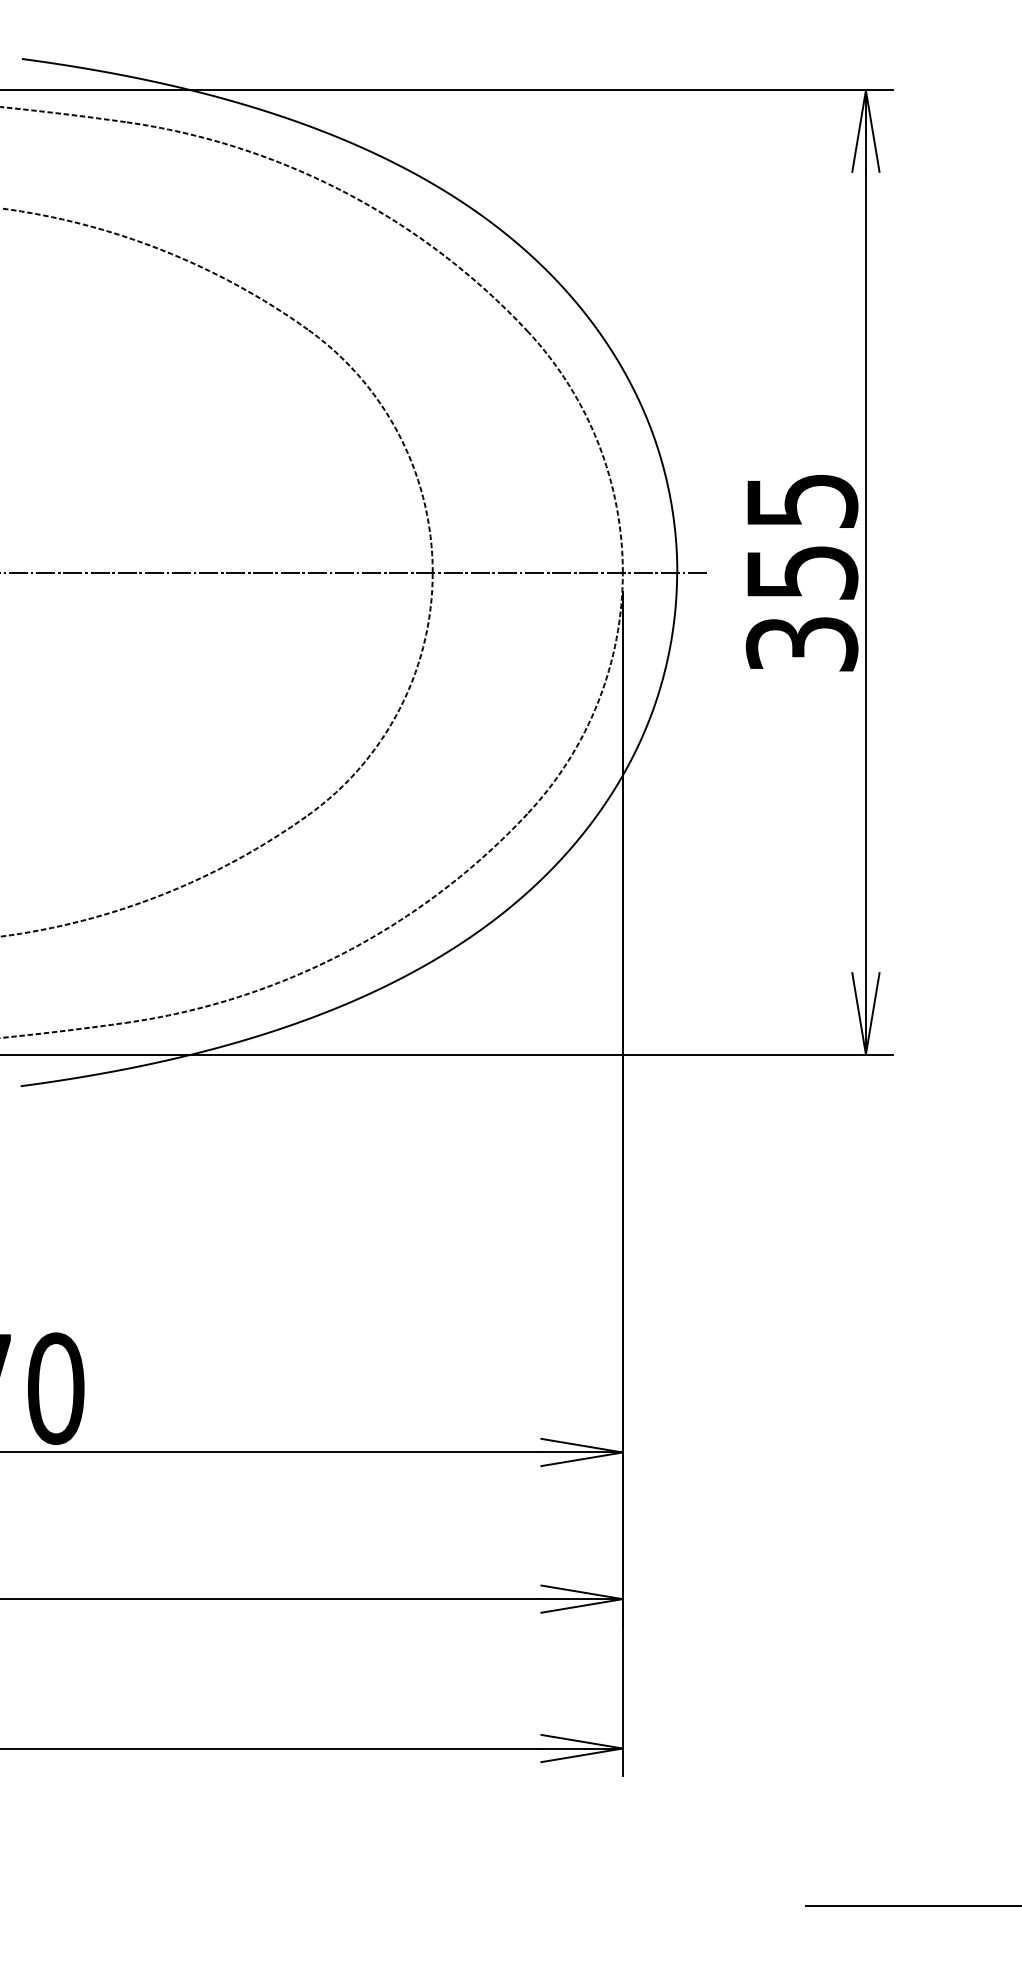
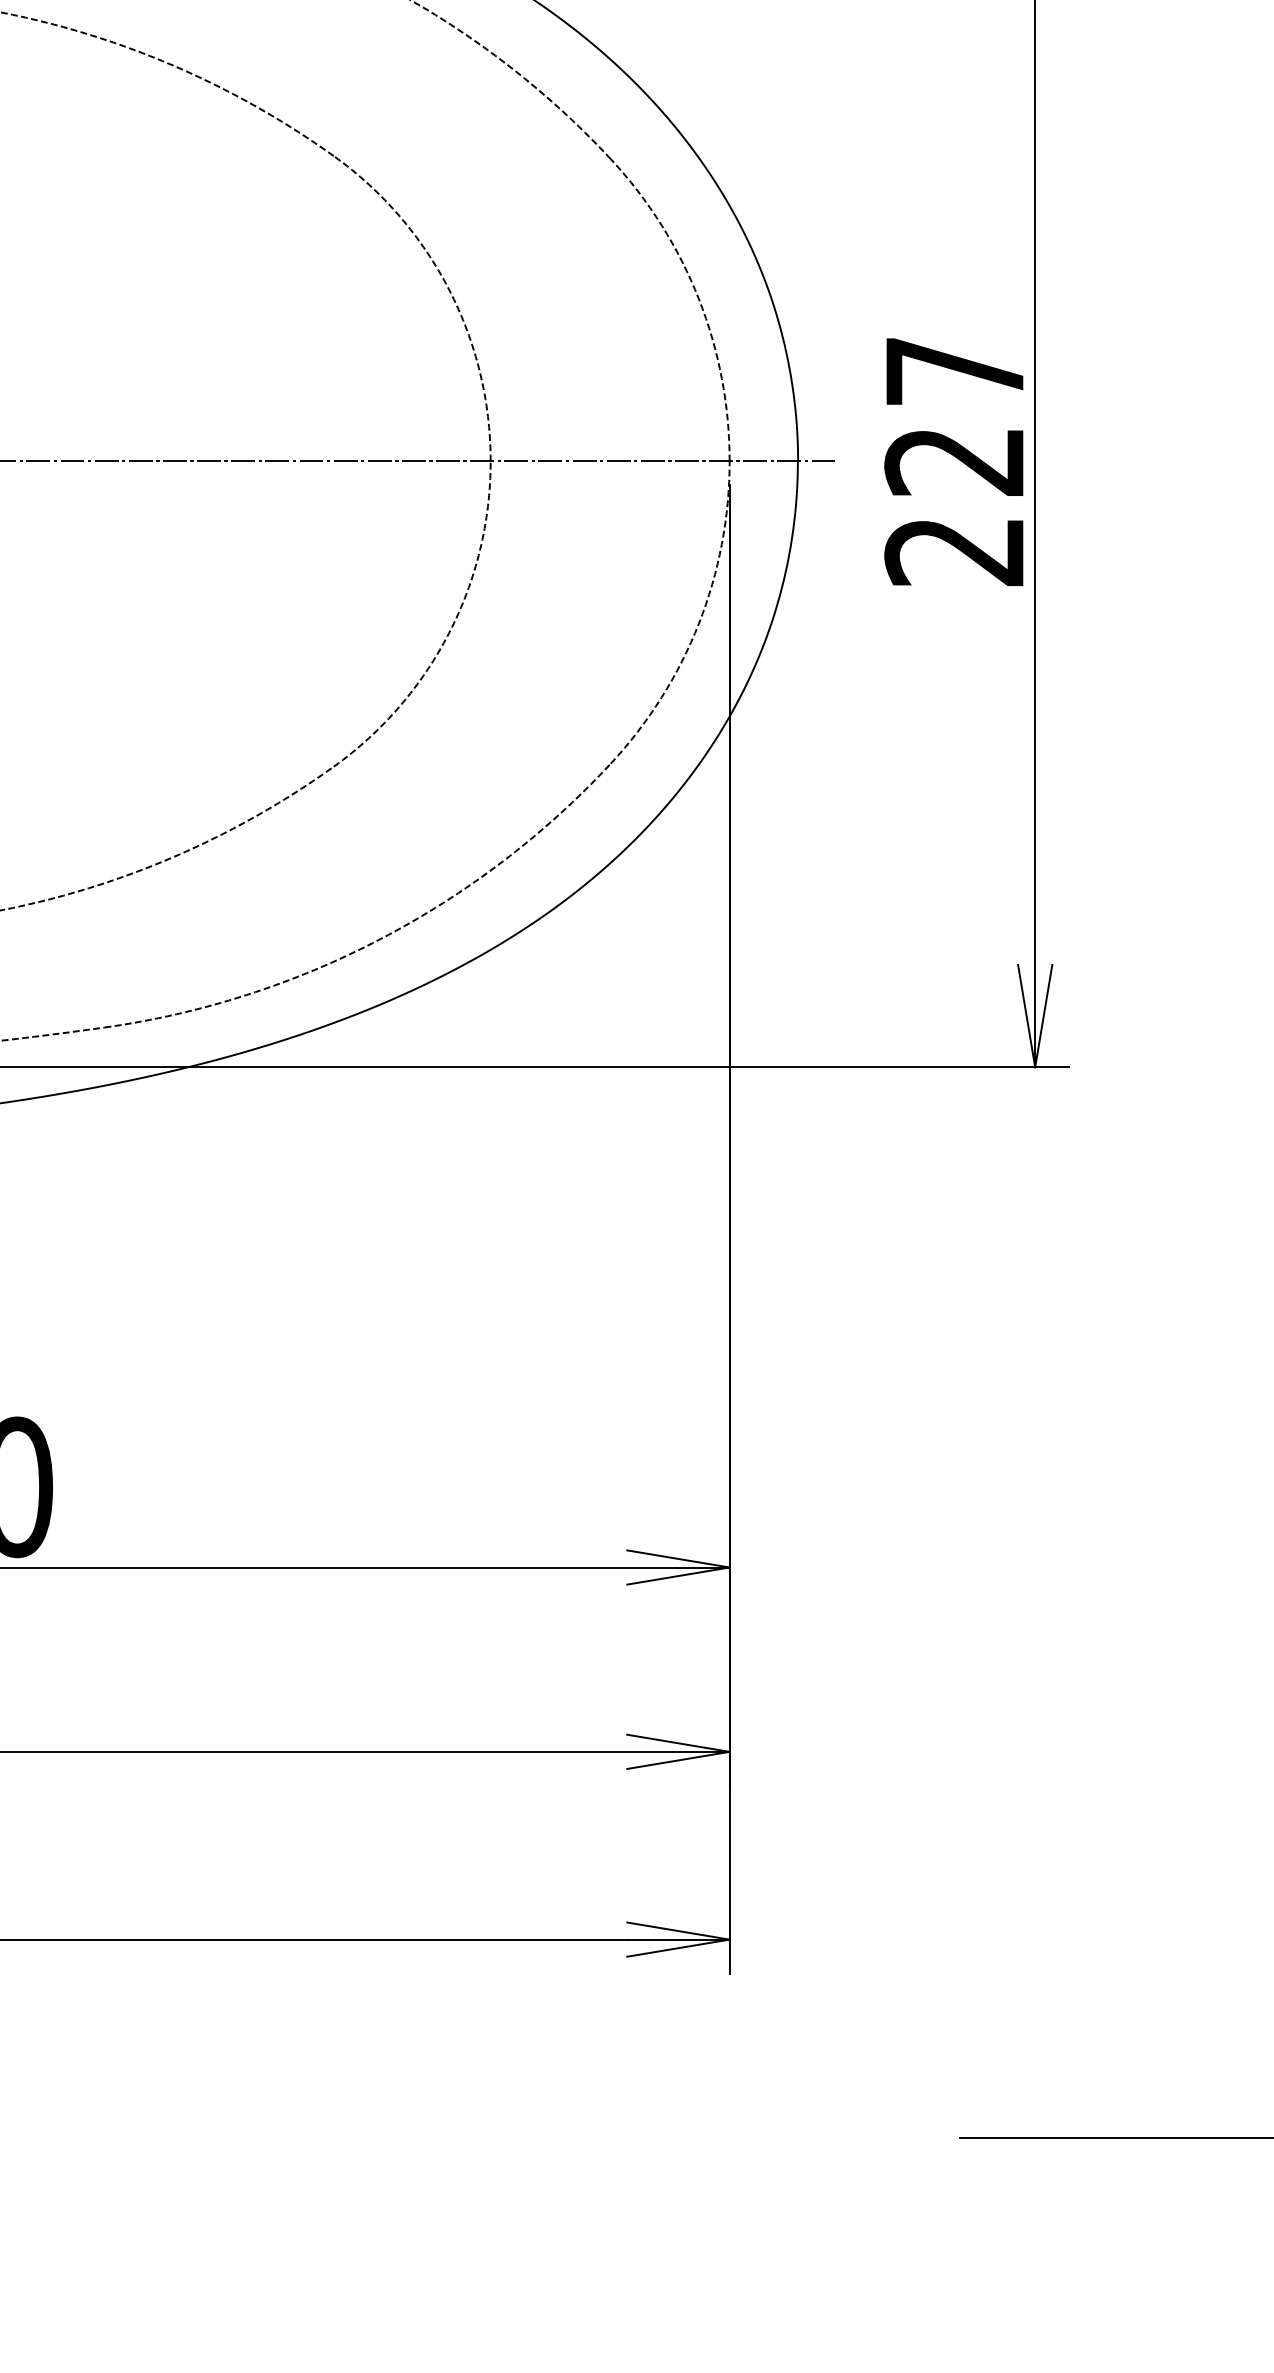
text: (801, 572) -> (954, 461), 355 -> 227

